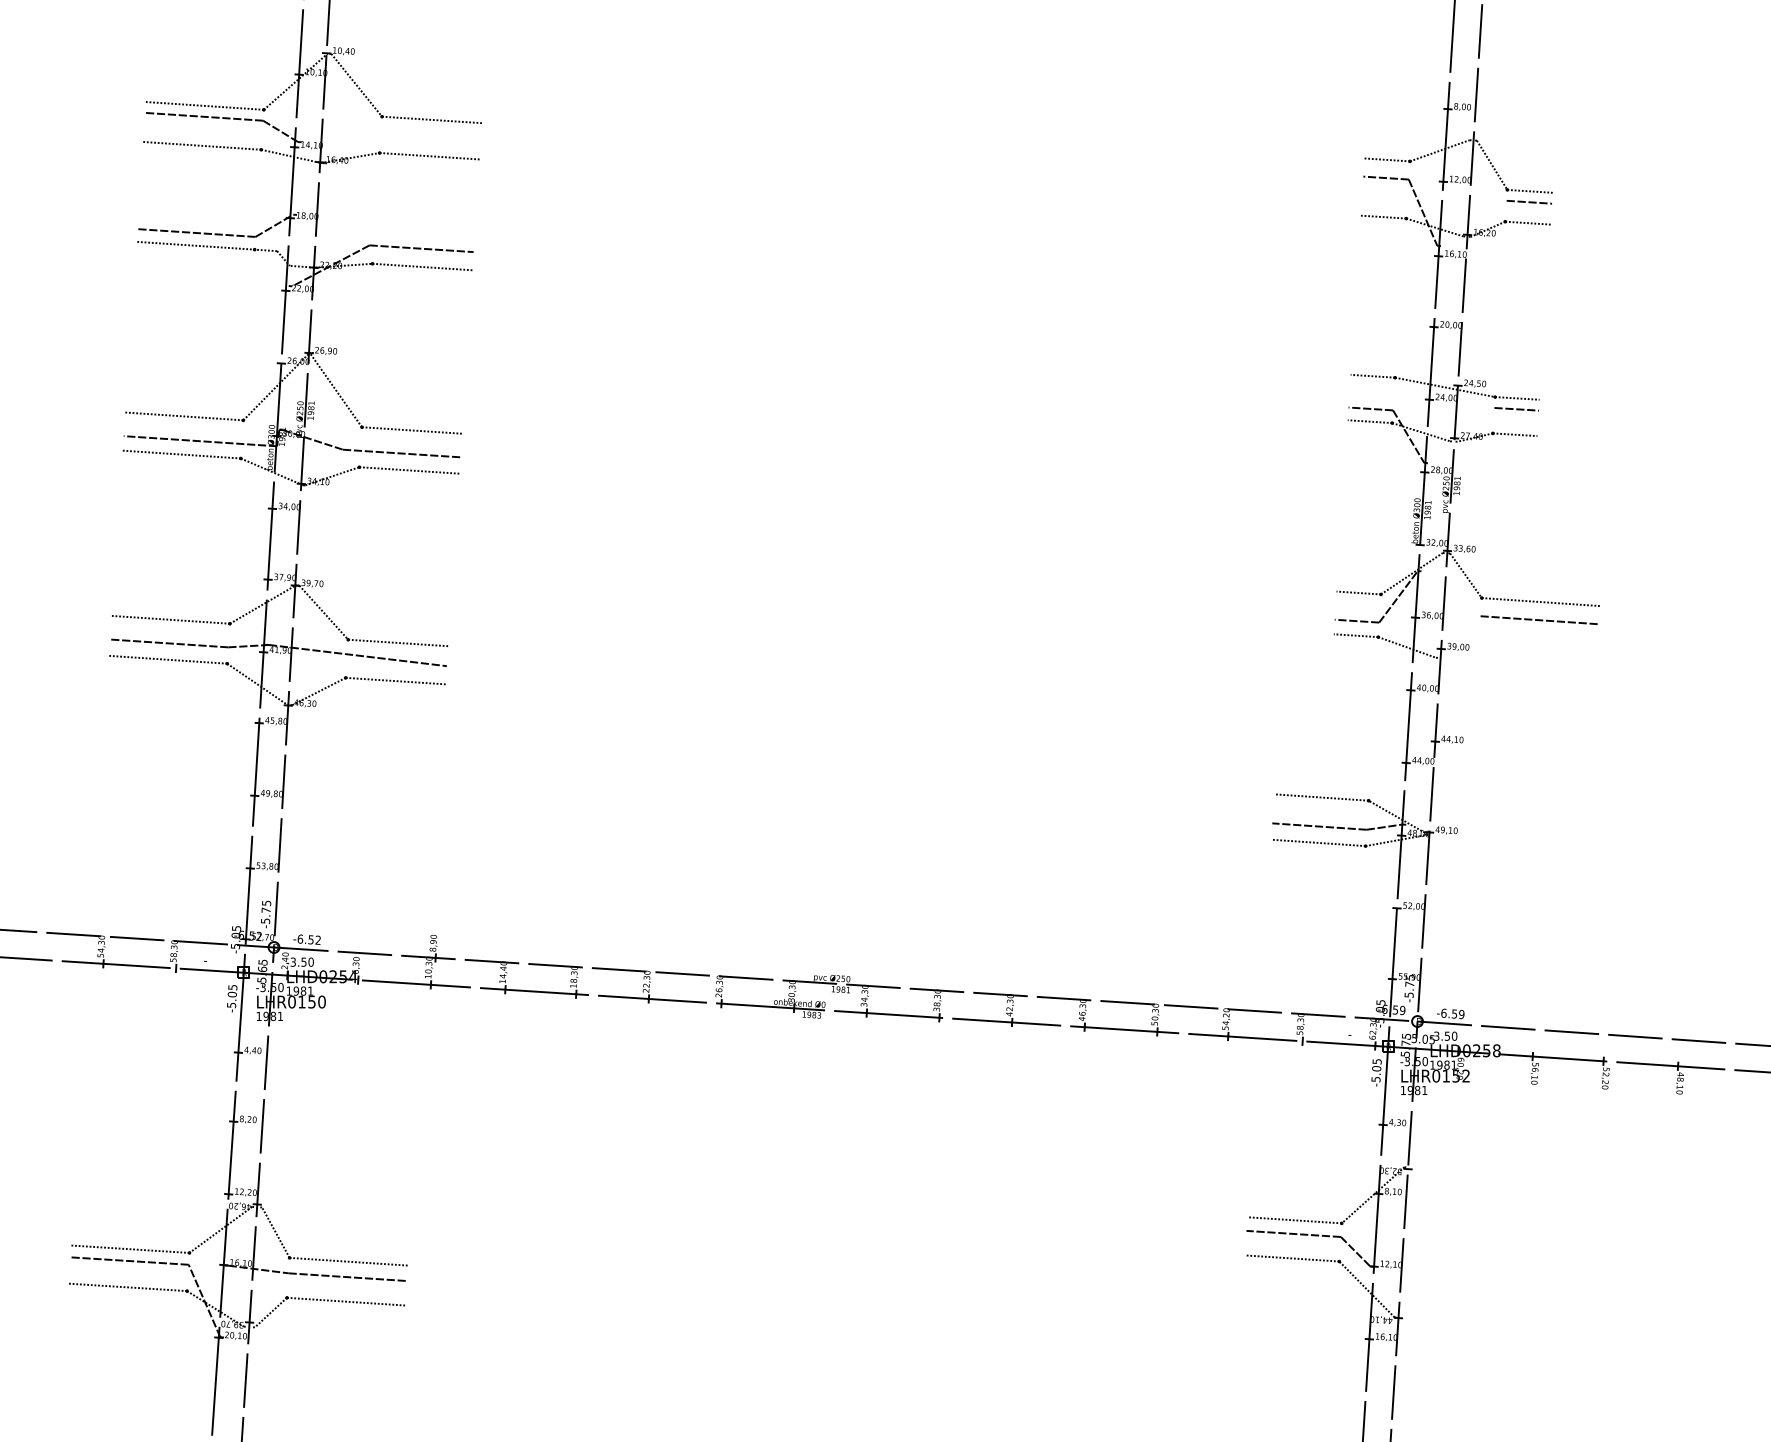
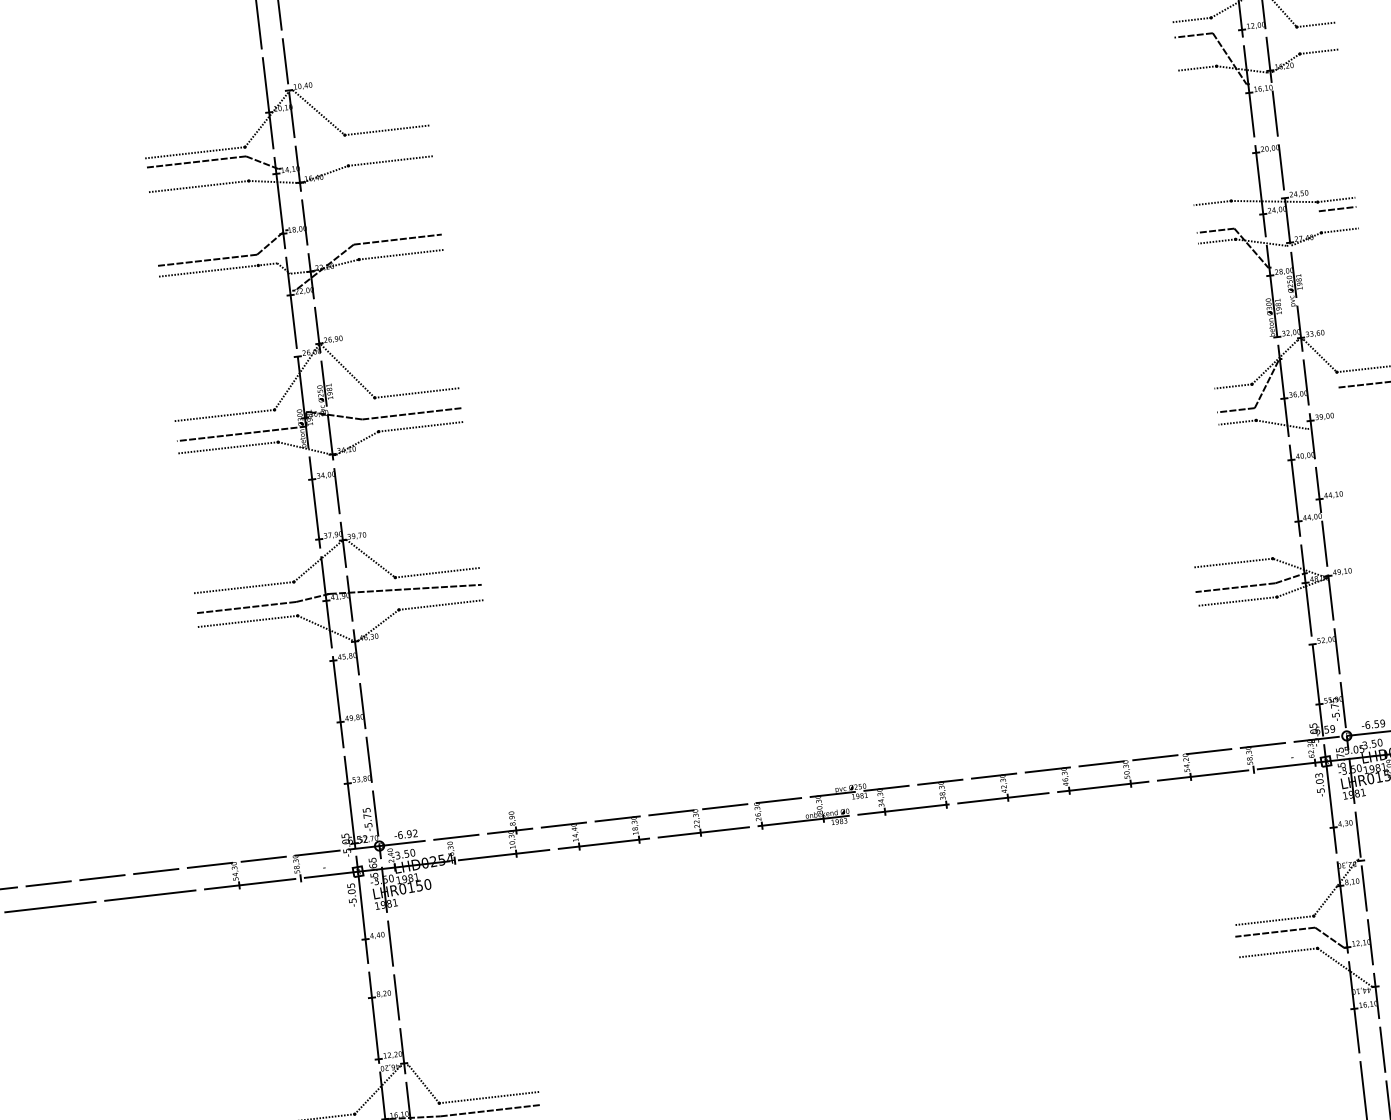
line: (1528, 202) -> (1316, 34), removed
text: (310, 939) -> (408, 833), -6.52 -> -6.92
text: (1376, 1061) -> (1318, 775), -5.05 -> -5.03

